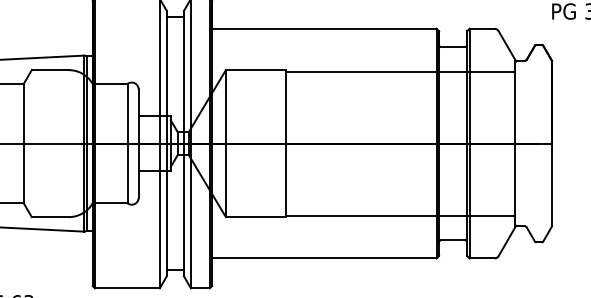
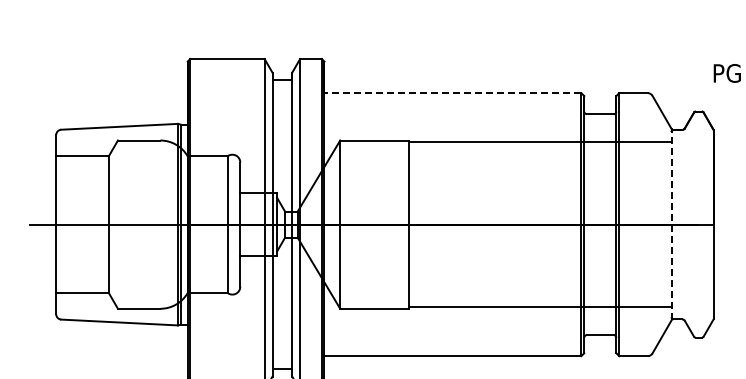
line: (323, 29) -> (452, 93), solid -> dashed
line: (515, 143) -> (671, 224), solid -> dashed

